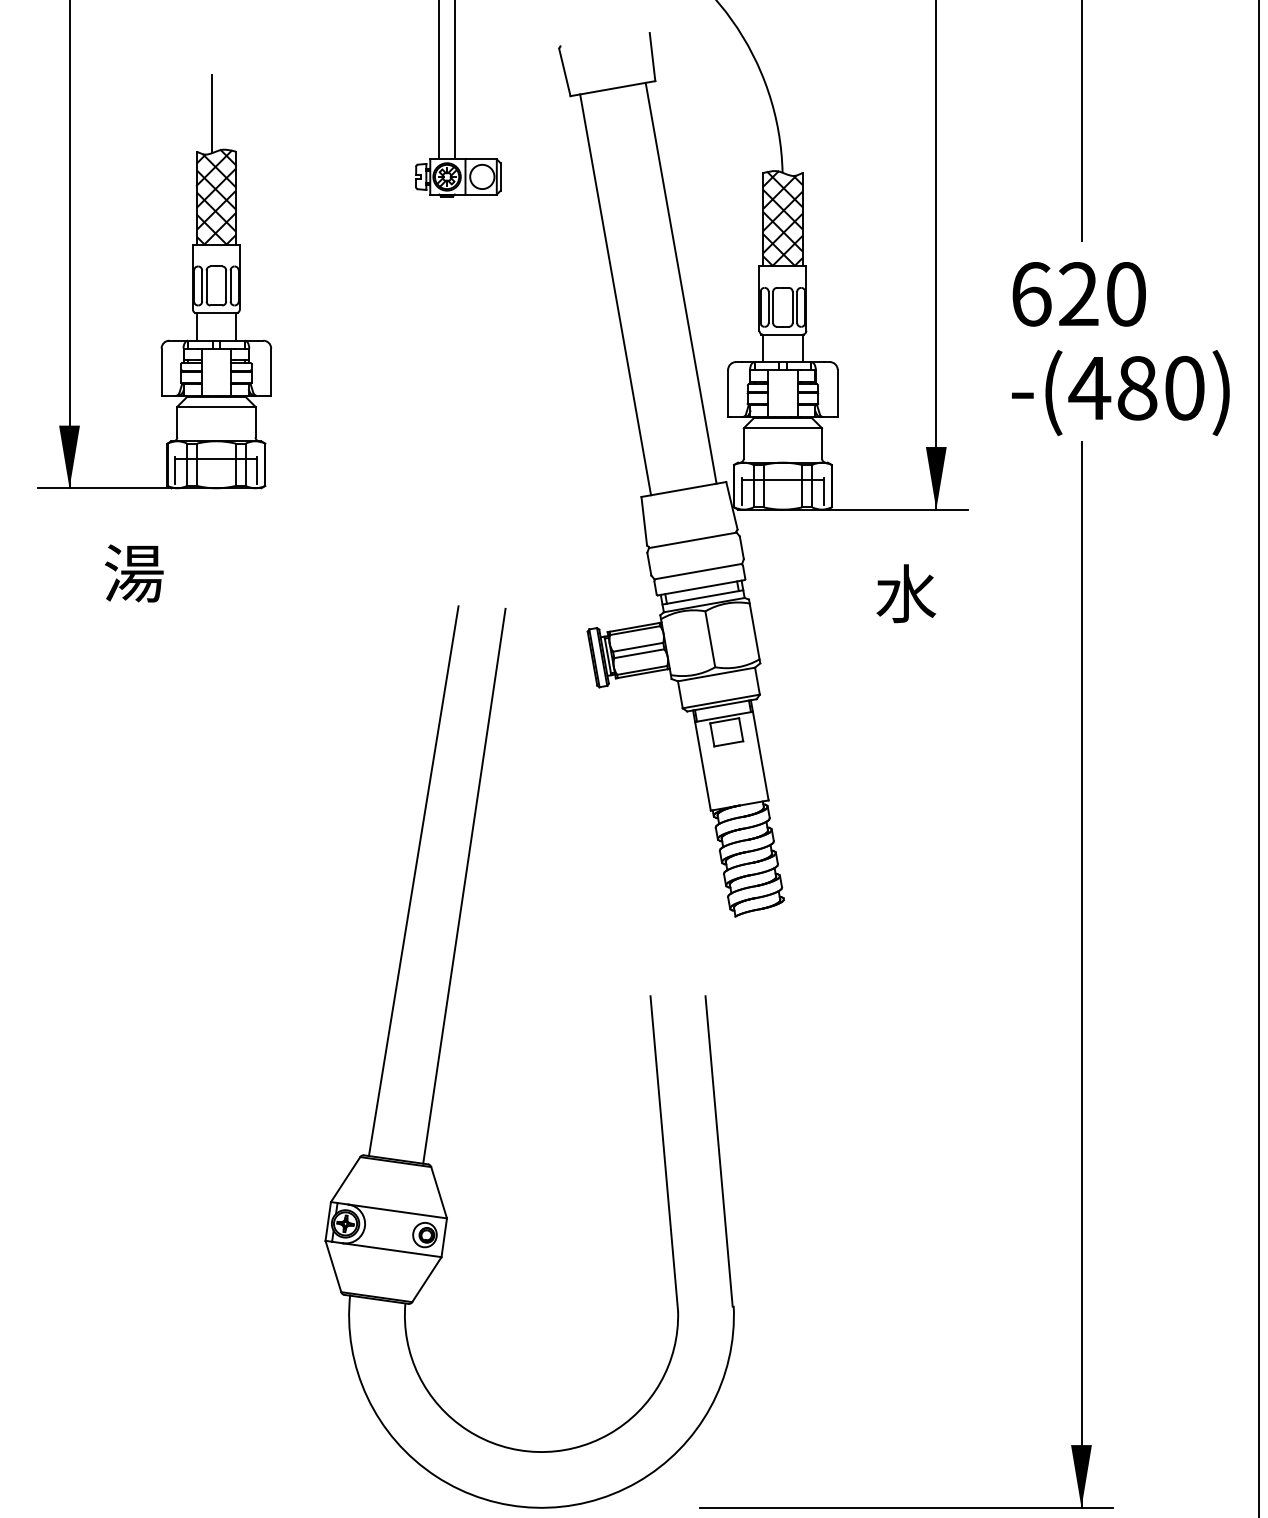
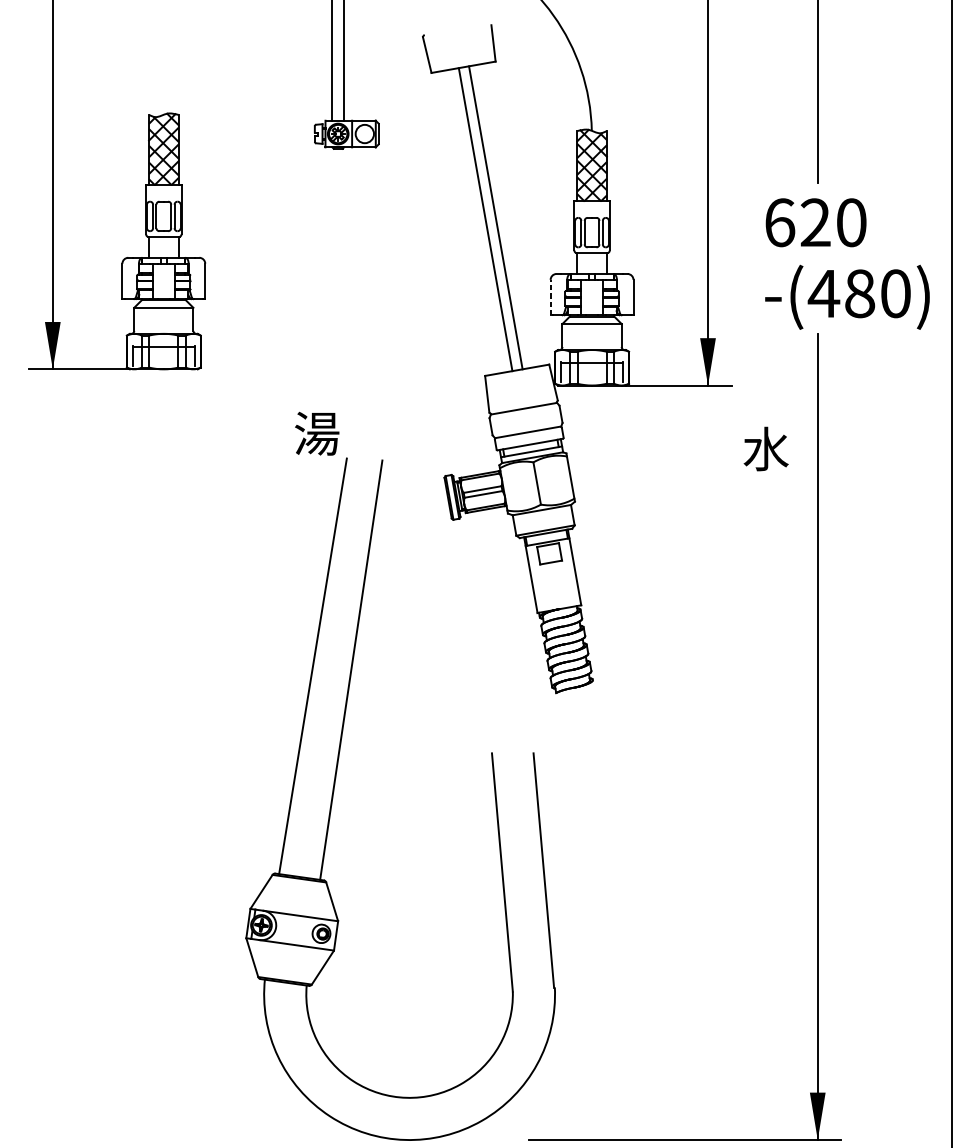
line: (212, 113) -> (160, 86), removed
line: (680, 282) -> (485, 219), moved
line: (615, 294) -> (495, 217), moved
line: (728, 392) -> (550, 296), solid -> dashed
text: (134, 573) -> (317, 433), moved
text: (906, 593) -> (766, 448), moved

